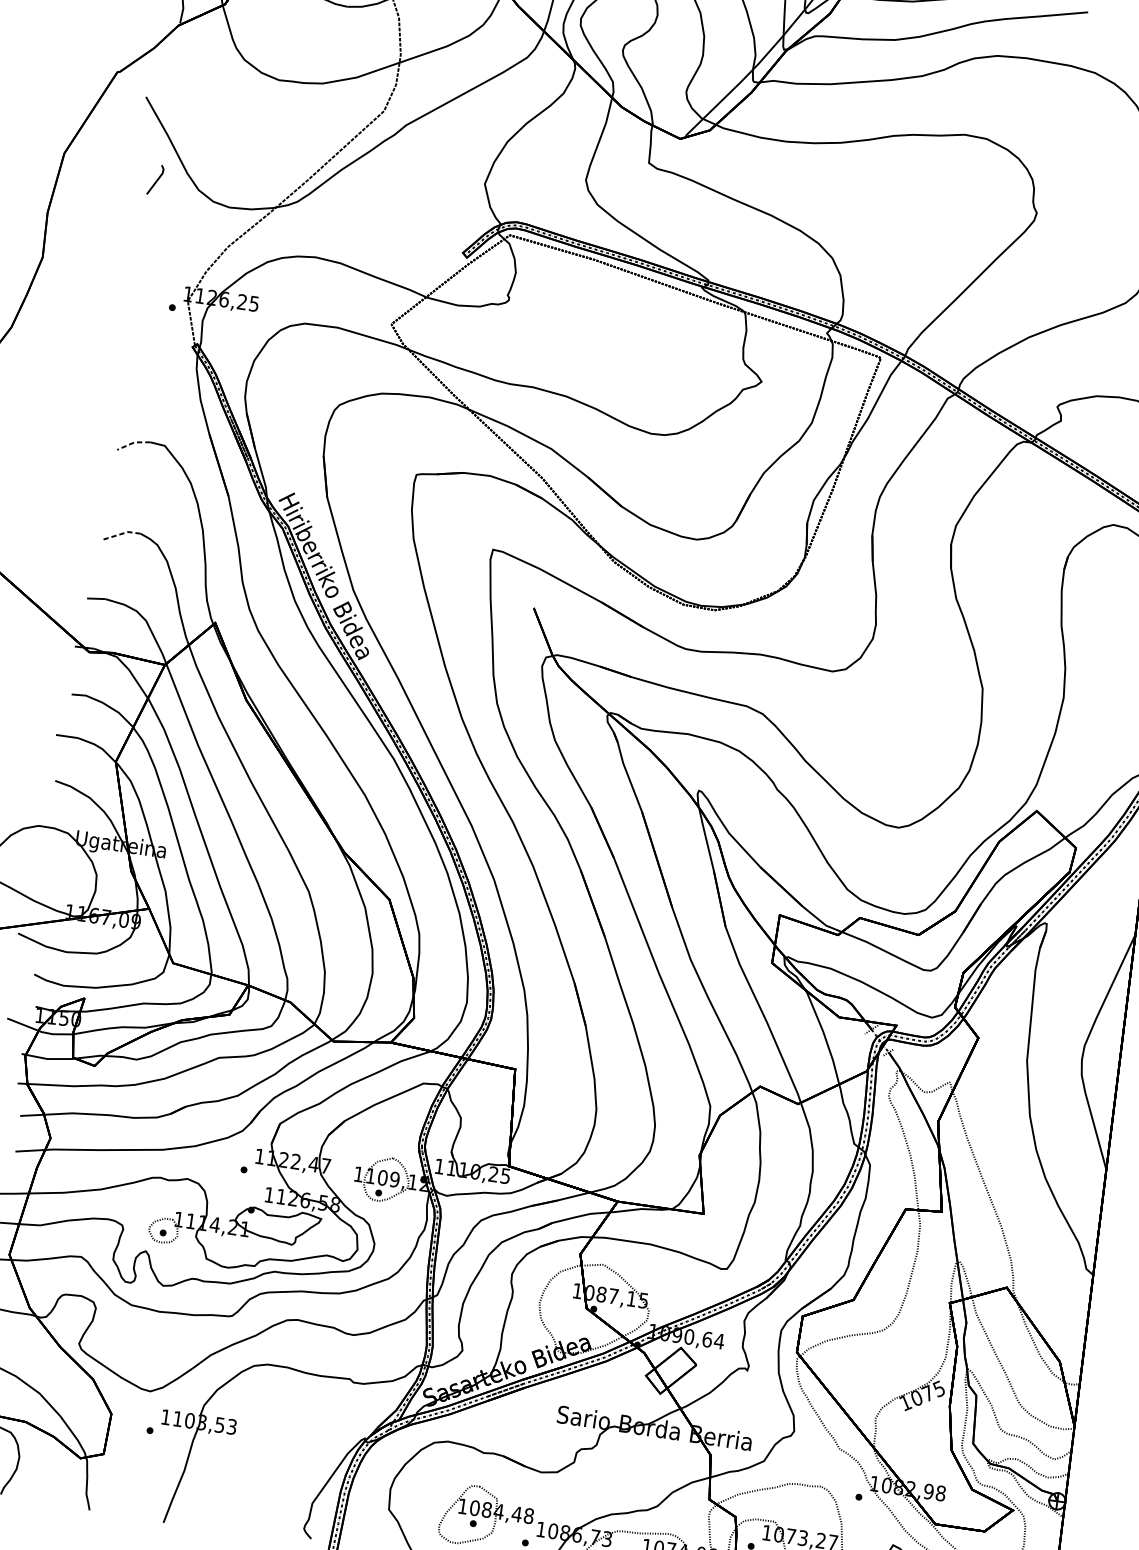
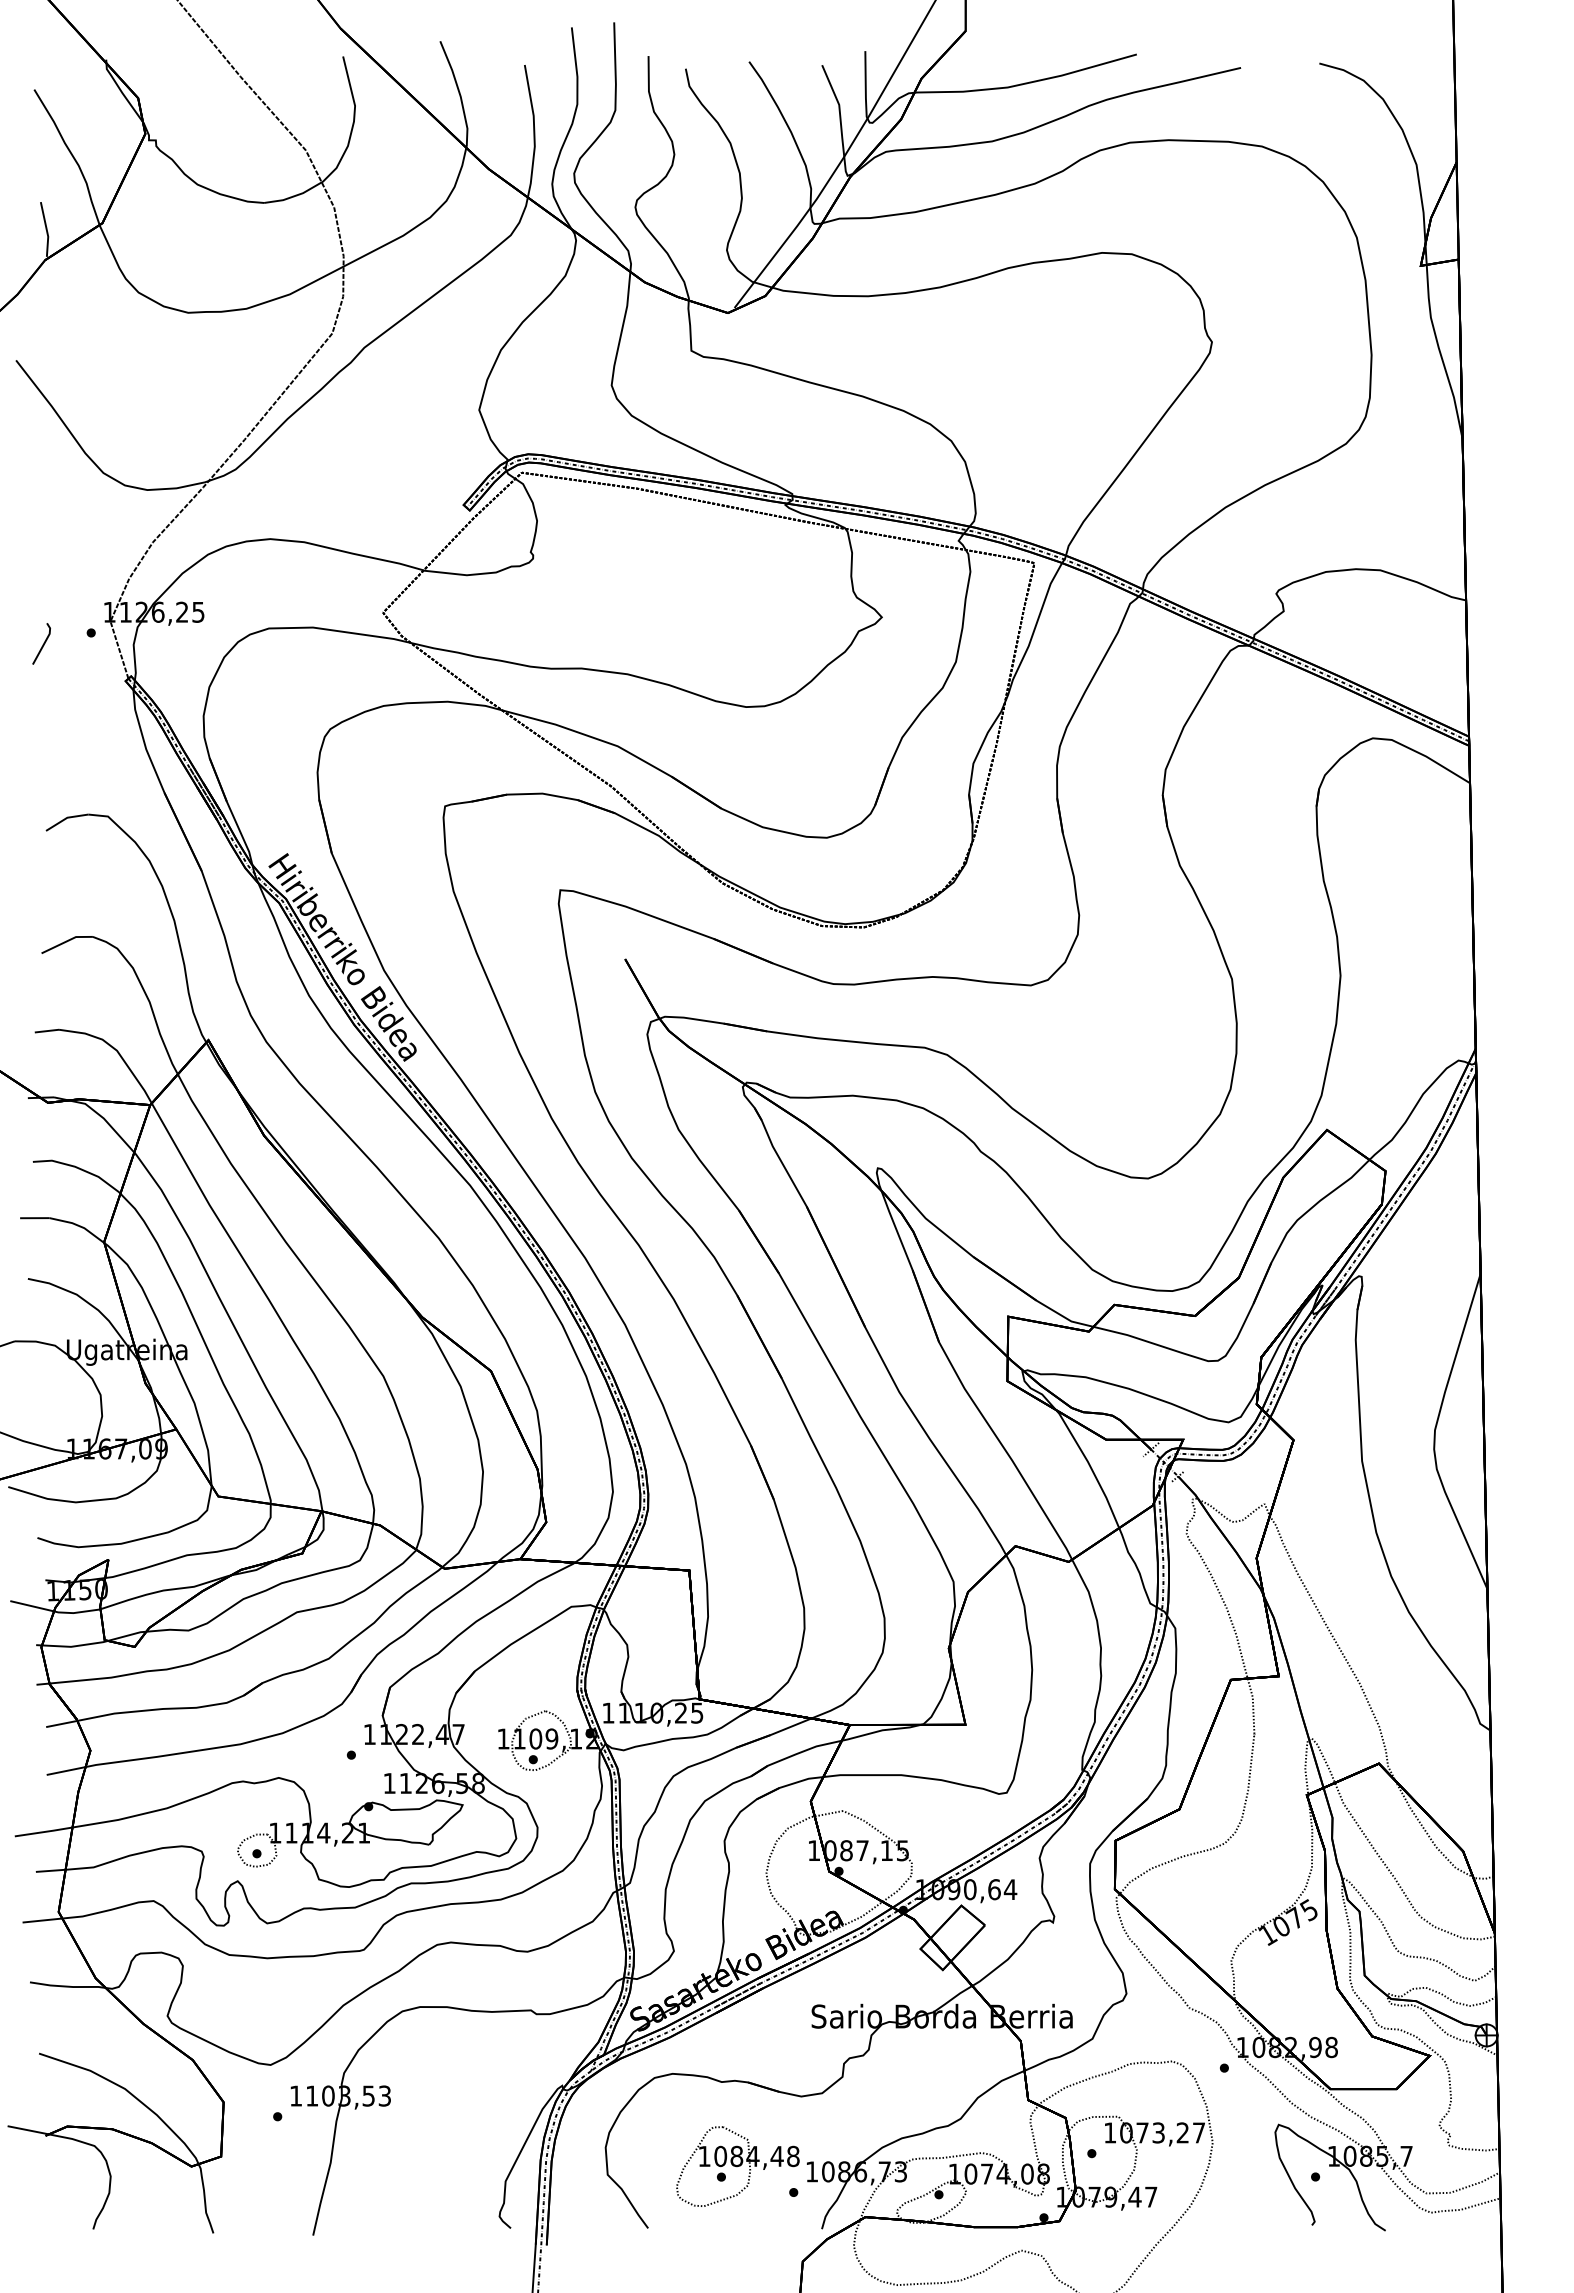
line: (156, 180) -> (42, 644), moved
line: (133, 442) -> (65, 818), dashed -> solid
line: (120, 534) -> (66, 941), dashed -> solid

